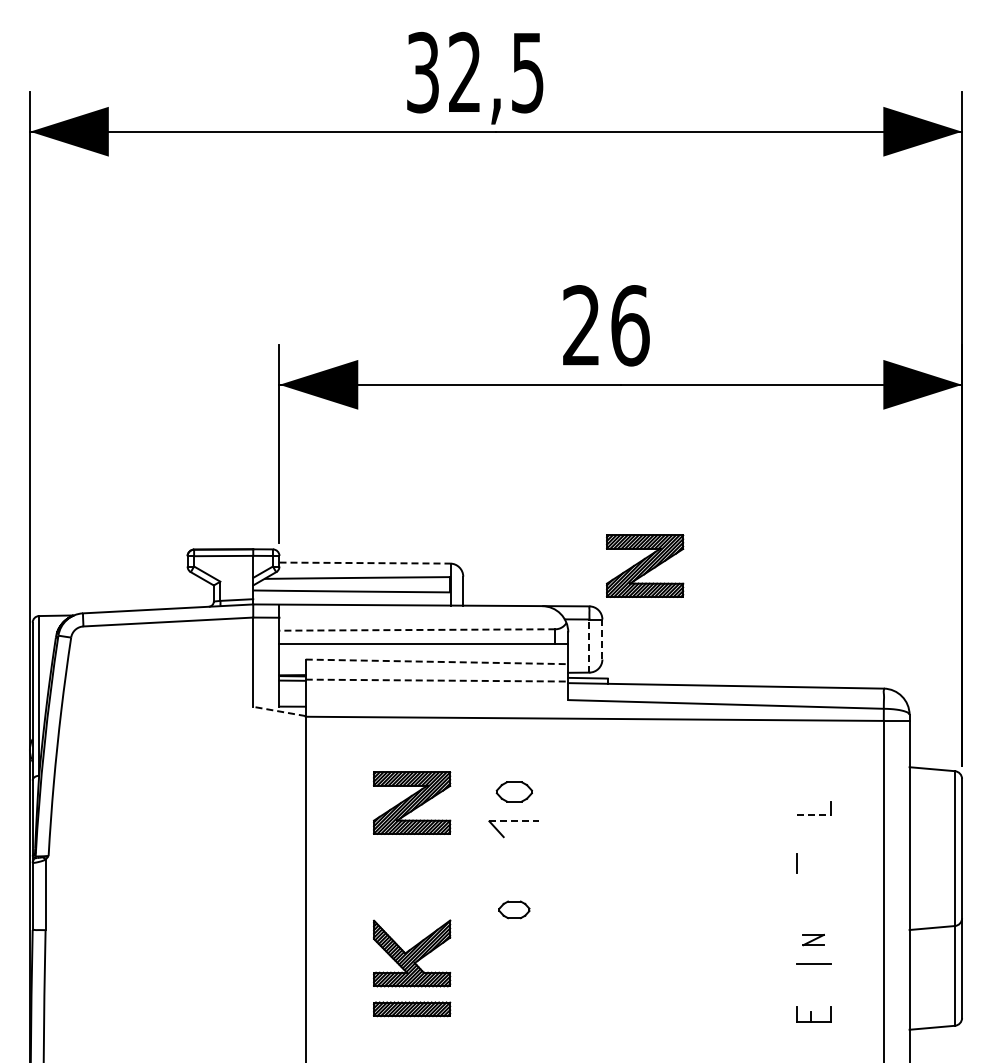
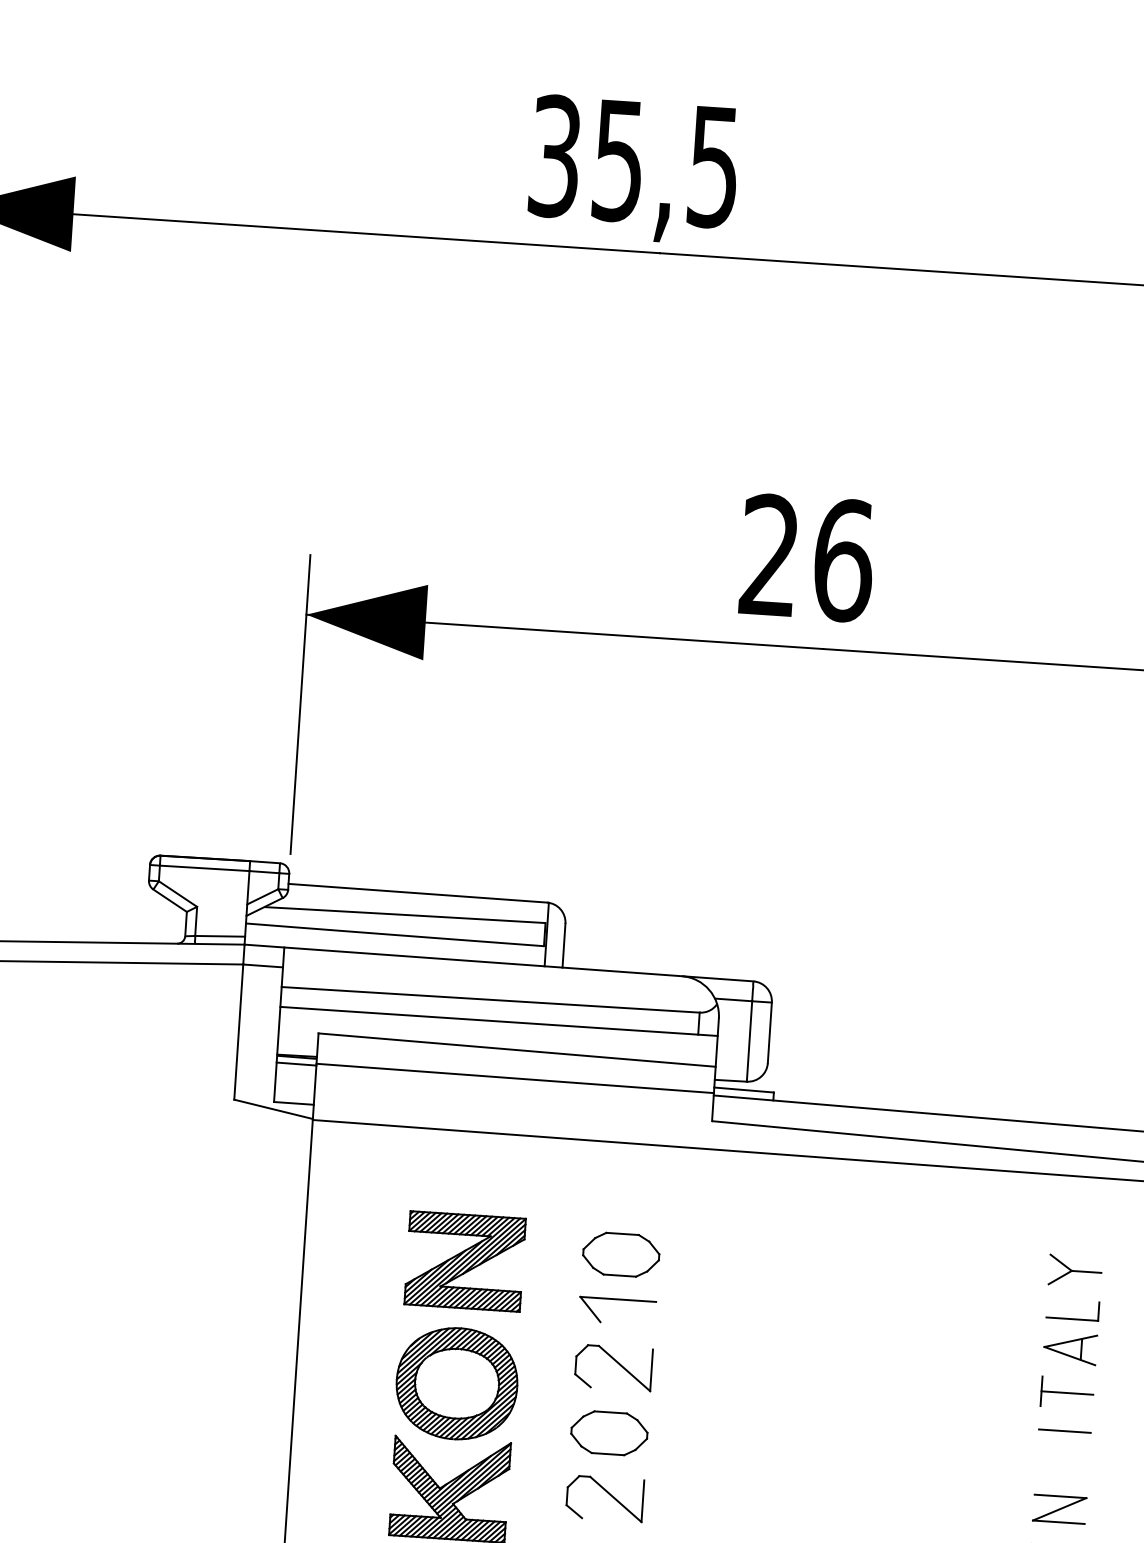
text: (464, 72) -> (618, 160), 32,5 -> 35,5
line: (365, 563) -> (418, 893), dashed -> solid
part: (645, 565) -> (842, 925), removed
line: (417, 629) -> (490, 999), dashed -> solid
line: (602, 639) -> (769, 1032), dashed -> solid
line: (589, 646) -> (749, 1042), dashed -> solid
line: (437, 661) -> (517, 1049), dashed -> solid
line: (437, 680) -> (515, 1078), dashed -> solid
line: (279, 711) -> (273, 1109), dashed -> solid
part: (813, 782) -> (1075, 1270), added
part: (514, 791) -> (621, 1254), size x1.43
line: (814, 814) -> (1073, 1319), dashed -> solid
line: (514, 821) -> (618, 1299), dashed -> solid
part: (813, 833) -> (1069, 1347), added
line: (813, 863) -> (1066, 1393), added
part: (514, 866) -> (613, 1367), added
part: (411, 883) -> (456, 1383), added
line: (813, 888) -> (1064, 1431), added
part: (514, 909) -> (609, 1432), size x1.67
part: (813, 939) -> (1059, 1508), size x1.67
part: (514, 952) -> (605, 1497), added

